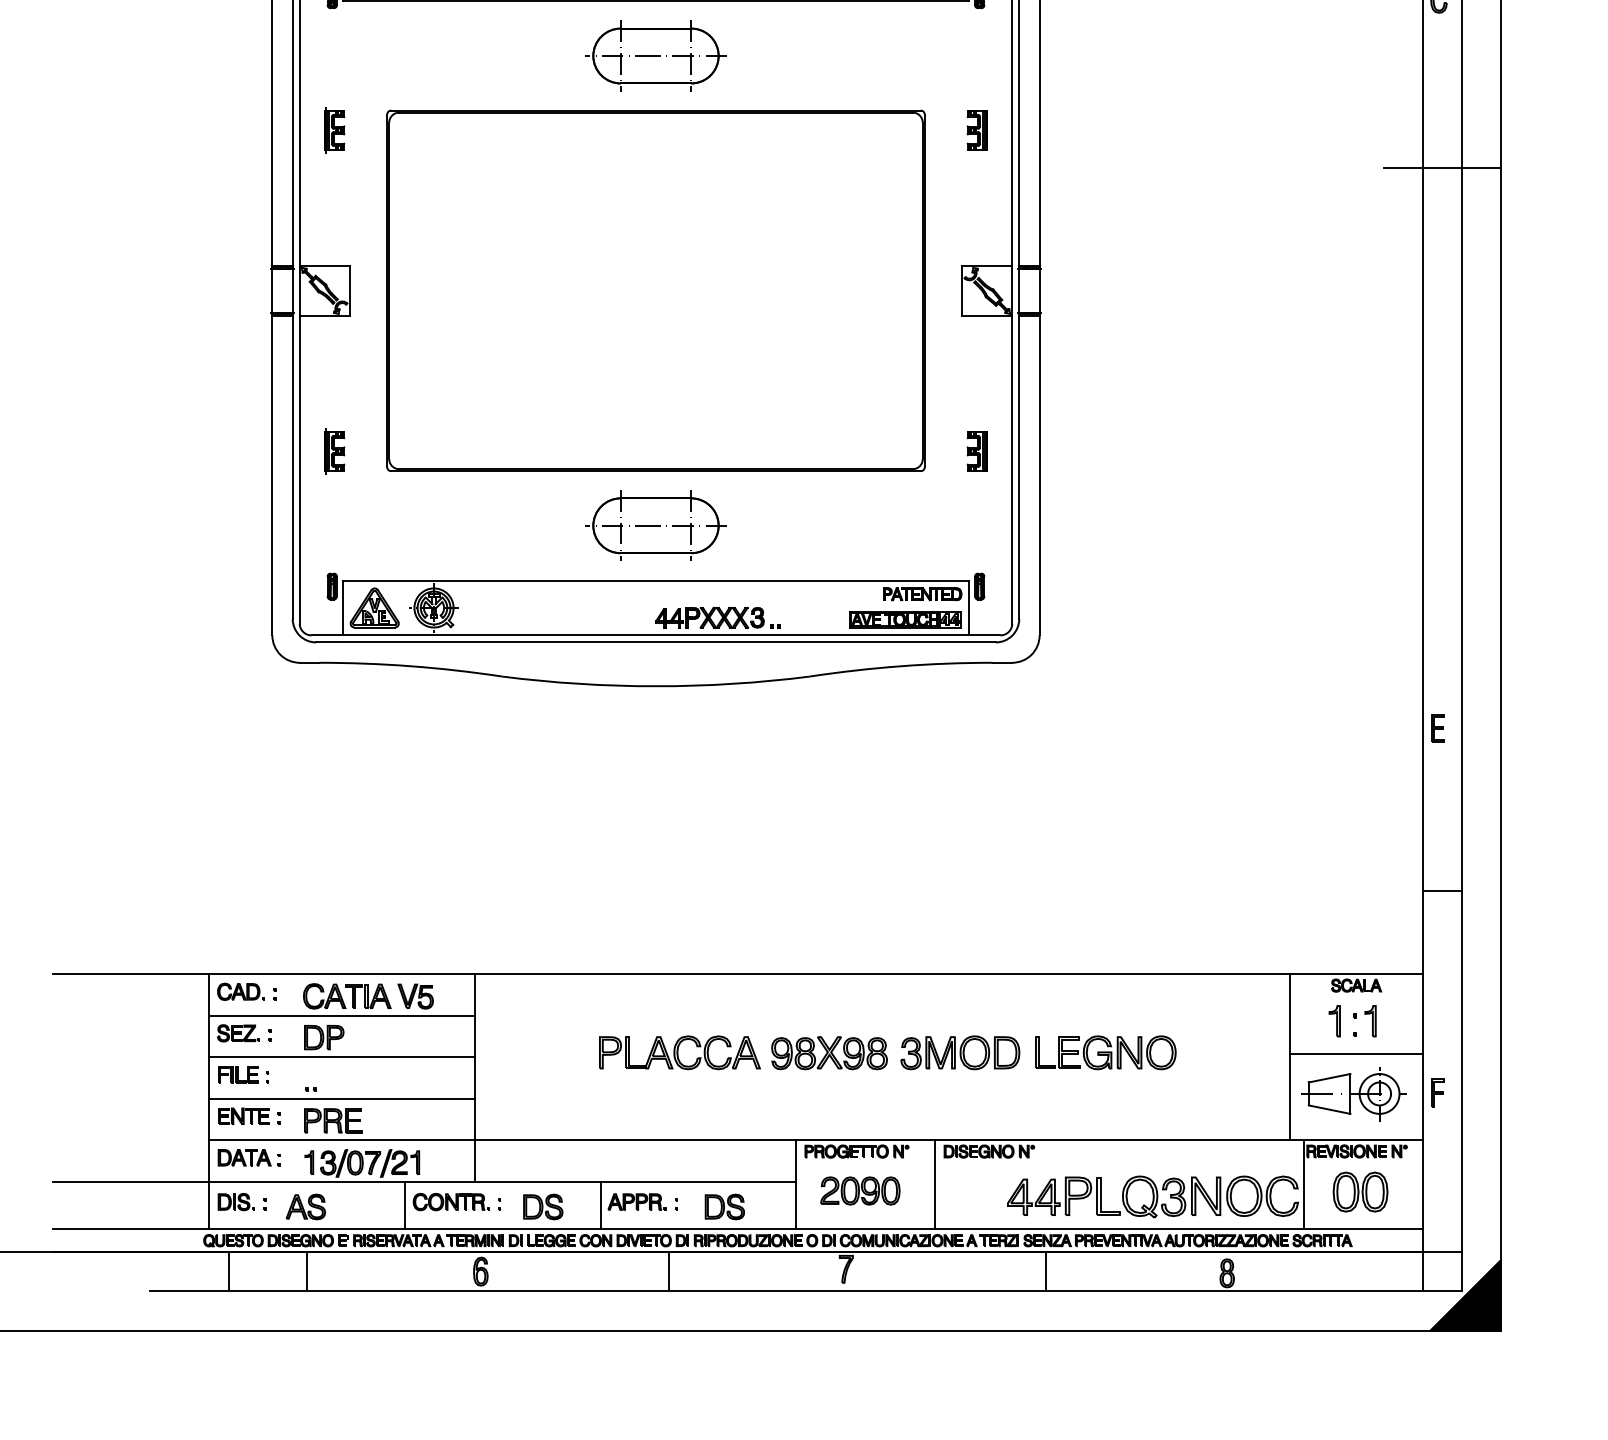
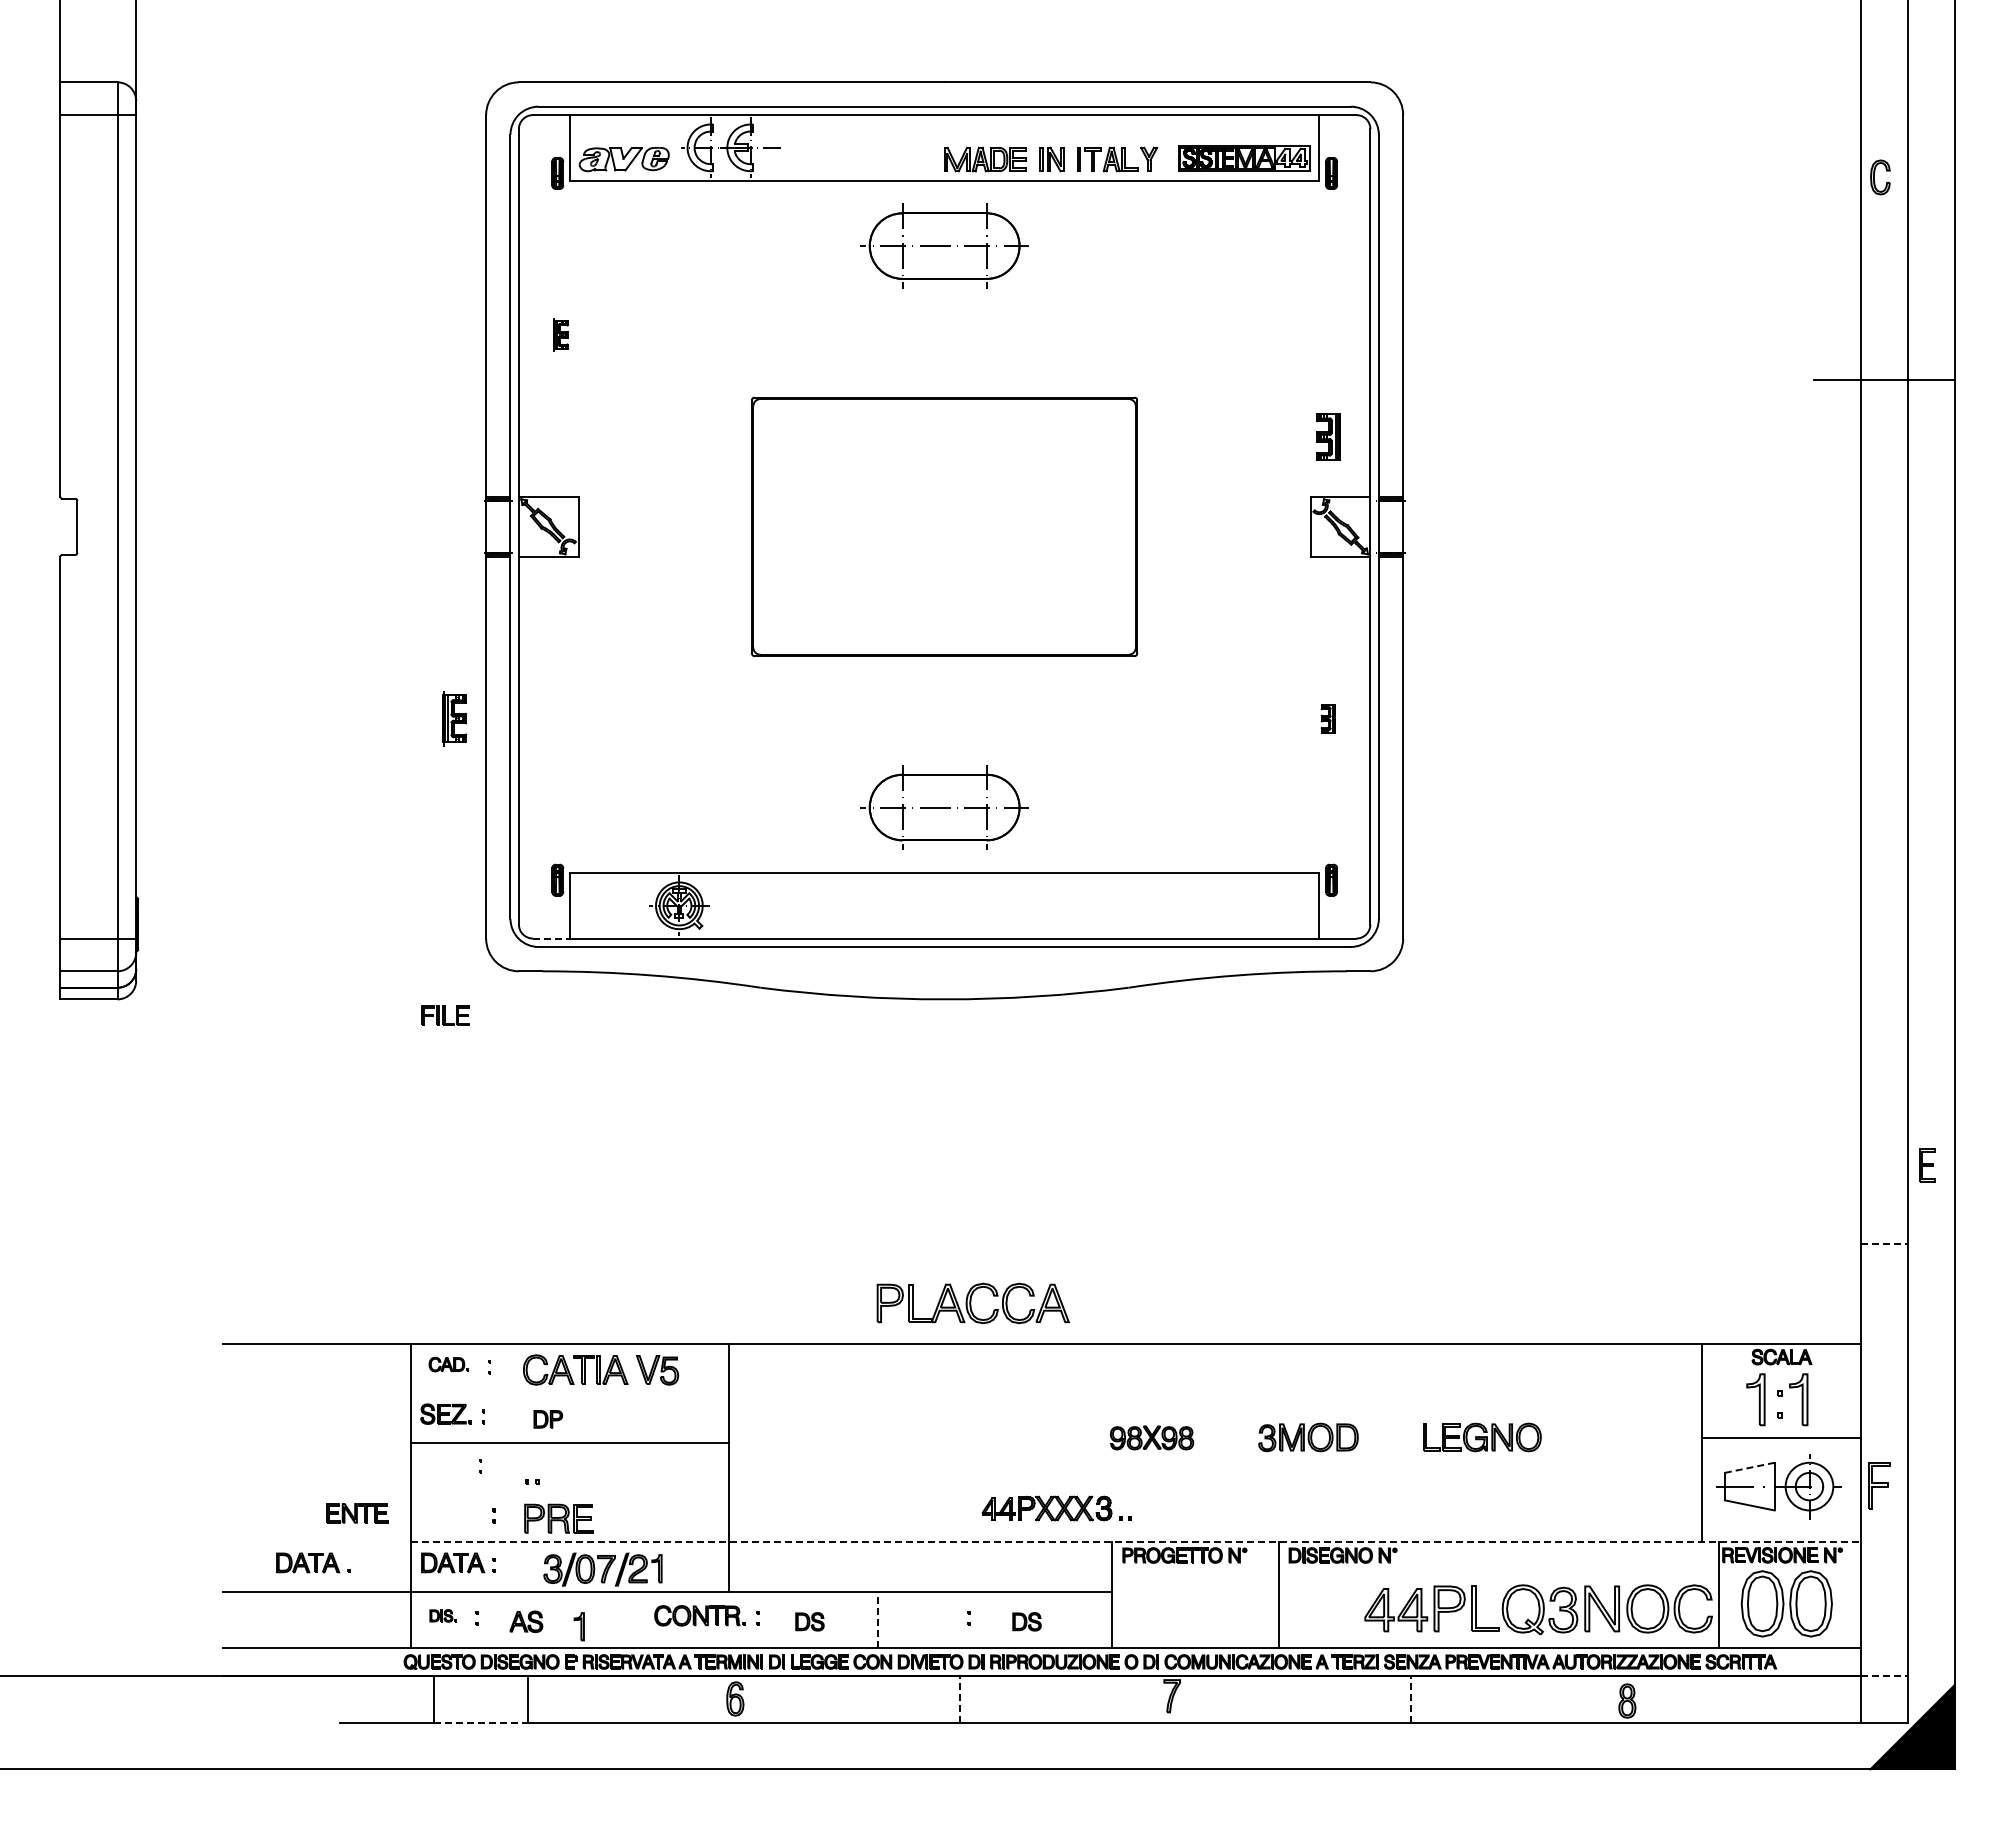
part: (334, 129) -> (560, 334), size x0.6
part: (977, 129) -> (1328, 436), moved
part: (655, 290) -> (944, 526), size x0.6
part: (334, 451) -> (454, 718), moved
part: (977, 451) -> (1328, 718), size x0.6
part: (922, 594) -> (1263, 889), removed
part: (374, 607) -> (608, 905), removed
part: (717, 617) -> (1056, 1508), moved
part: (905, 619) -> (1242, 919), removed
line: (327, 635) -> (551, 938), solid -> dashed
part: (1438, 728) -> (1927, 1165), moved
line: (1442, 890) -> (1884, 1243), solid -> dashed
part: (240, 991) -> (448, 1364), size x0.7
line: (342, 1016) -> (569, 1393), removed
part: (1334, 1021) -> (1755, 1399), size x1.4
part: (1370, 1021) -> (1798, 1399), size x1.4
part: (324, 1037) -> (548, 1419), size x0.6
part: (679, 1052) -> (972, 1303), moved
part: (829, 1052) -> (1151, 1437), size x0.6
part: (960, 1052) -> (1308, 1437), size x0.7
part: (1105, 1052) -> (1482, 1437), size x0.7
part: (238, 1074) -> (445, 1015), moved
line: (1330, 1077) -> (1750, 1467), solid -> dashed
part: (1438, 1093) -> (1879, 1485), size x1.4
line: (342, 1098) -> (569, 1492), removed
part: (244, 1116) -> (357, 1513), moved
line: (816, 1140) -> (1136, 1542), solid -> dashed
part: (127, 1157) -> (313, 1562), added
part: (308, 1162) -> (578, 1626), moved
part: (860, 1190) -> (1188, 1602), removed
part: (1360, 1191) -> (1786, 1603), size x1.4
part: (235, 1201) -> (442, 1615), size x0.6
part: (636, 1201) -> (921, 1615), removed
line: (404, 1205) -> (644, 1619), removed
line: (600, 1205) -> (878, 1619), solid -> dashed
part: (306, 1206) -> (526, 1621), size x0.7
part: (542, 1206) -> (809, 1621), size x0.6
part: (724, 1206) -> (1026, 1621), size x0.6
line: (1442, 1251) -> (1884, 1675), solid -> dashed
line: (669, 1271) -> (960, 1698), solid -> dashed
line: (1045, 1271) -> (1410, 1698), solid -> dashed
line: (267, 1291) -> (480, 1722), solid -> dashed

